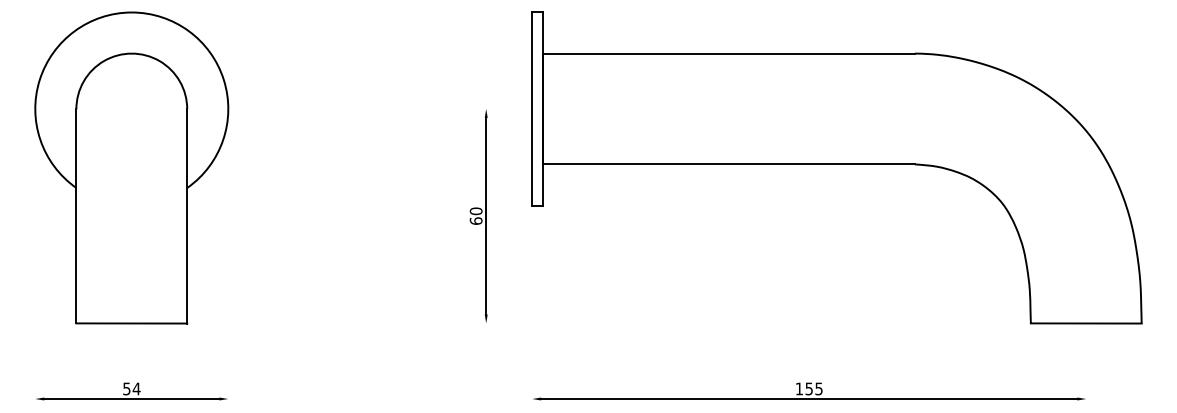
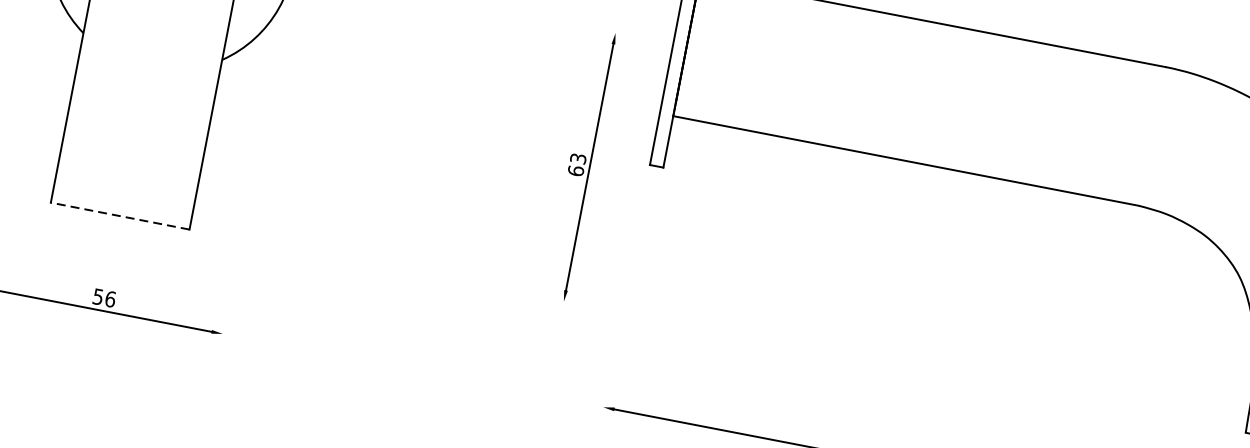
text: (475, 211) -> (577, 158), 60 -> 63
line: (131, 323) -> (119, 216), solid -> dashed
text: (136, 388) -> (110, 298), 54 -> 56

